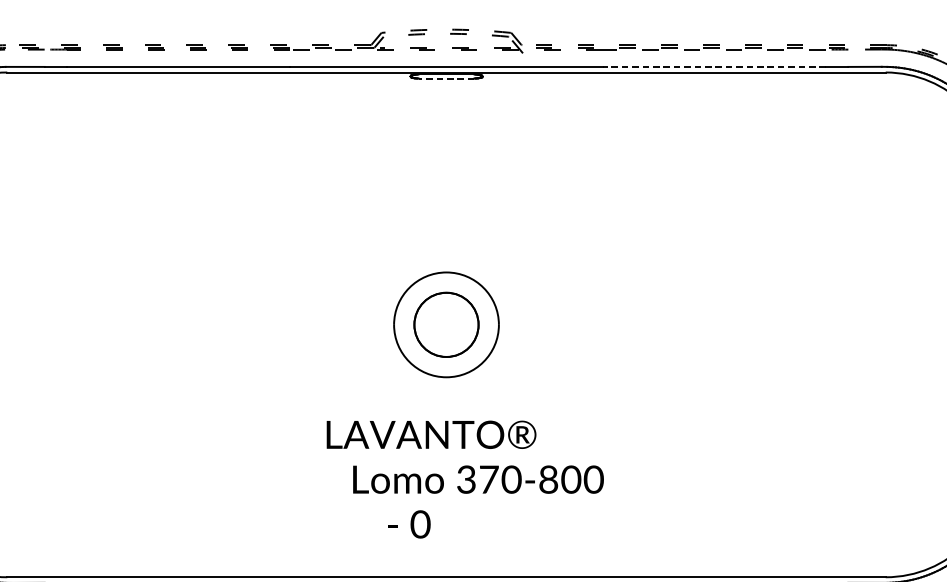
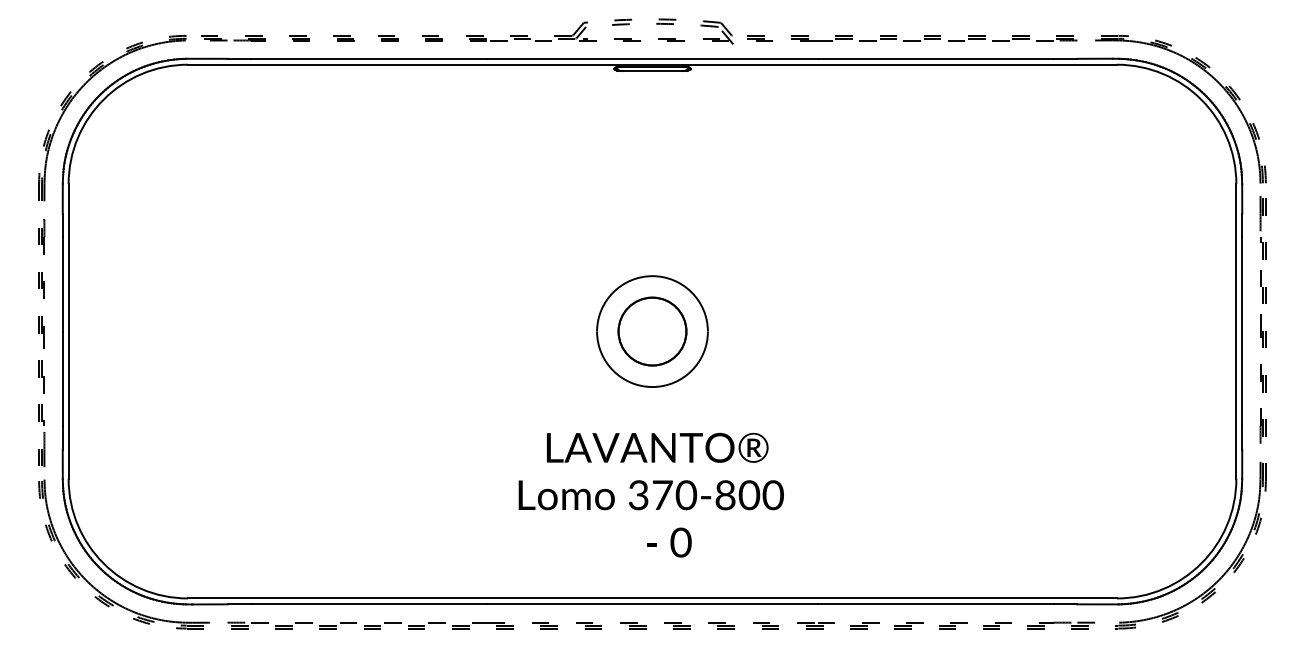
line: (714, 66) -> (935, 58), dashed -> solid
line: (446, 78) -> (652, 71), dashed -> solid
text: (431, 434) -> (657, 447), moved
text: (477, 479) -> (650, 495), moved
text: (409, 524) -> (669, 542), moved

